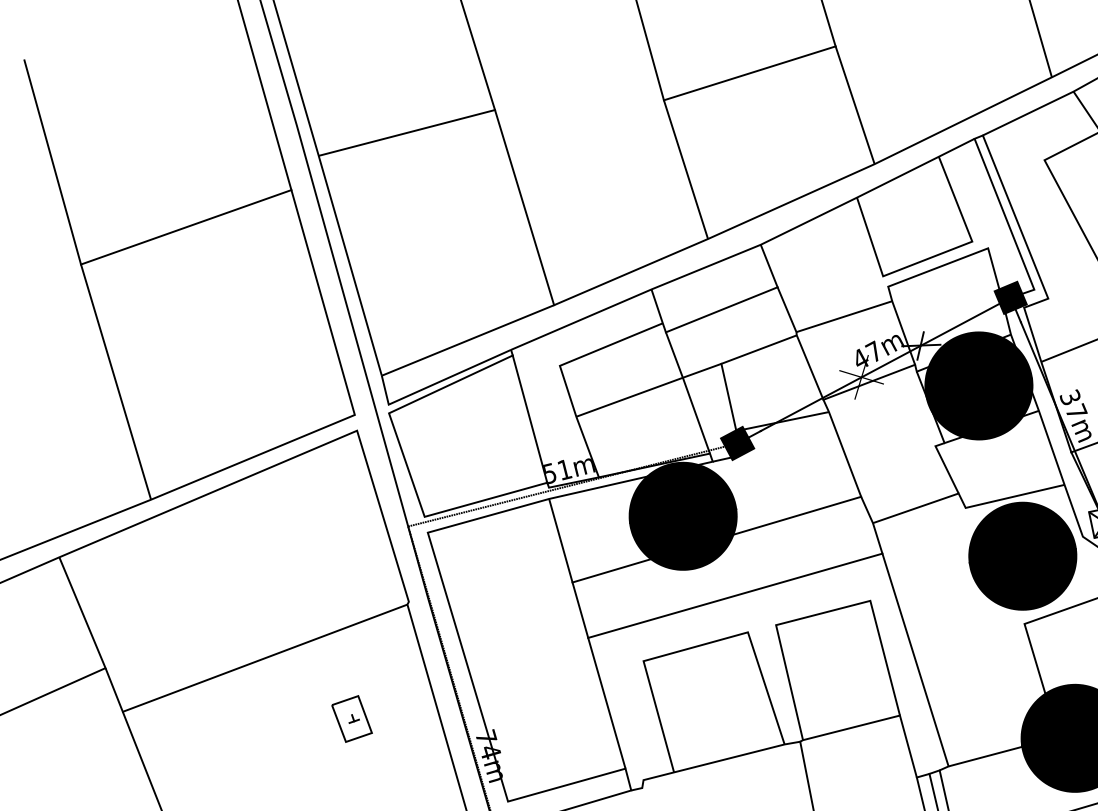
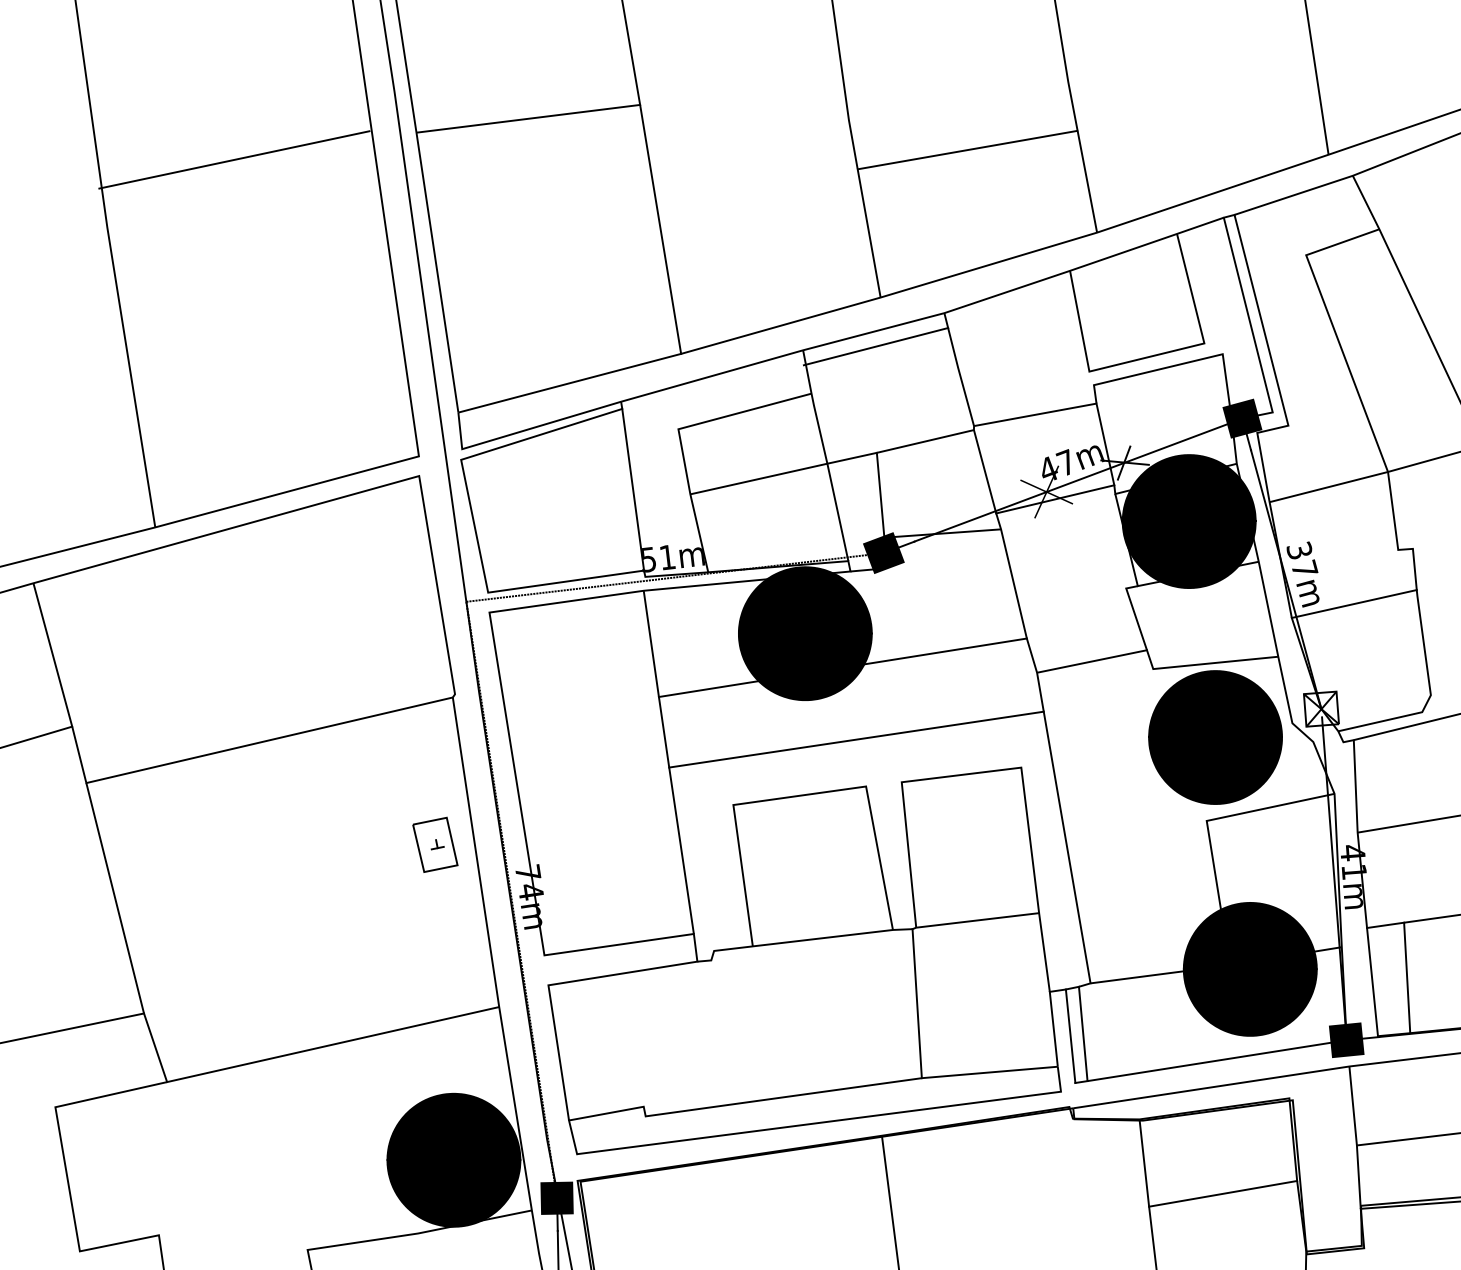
line: (749, 72) -> (967, 149), moved
line: (186, 226) -> (234, 159), moved
line: (721, 309) -> (875, 346), moved
part: (352, 718) -> (435, 844), moved

